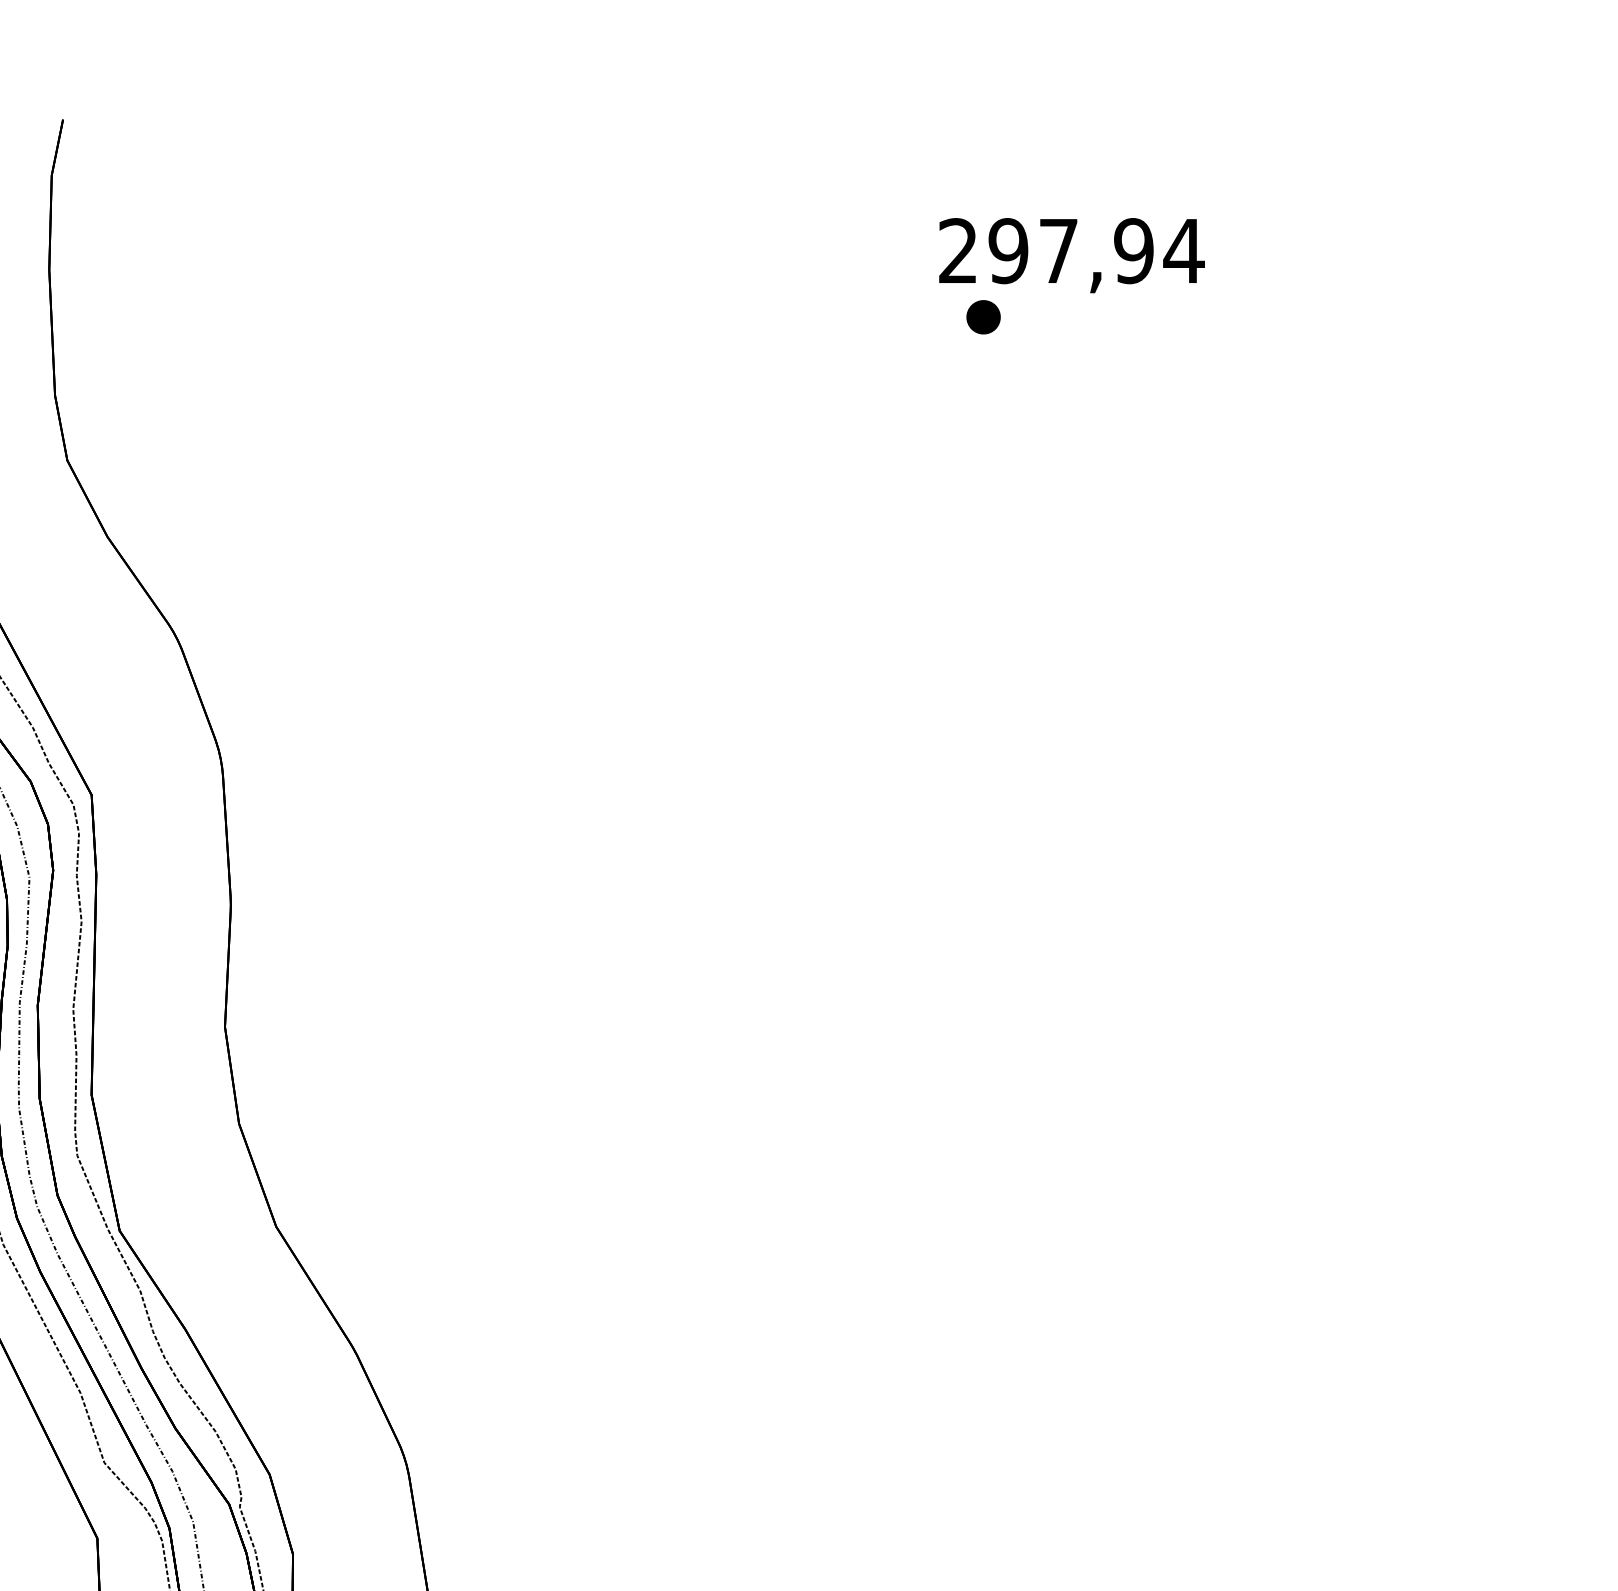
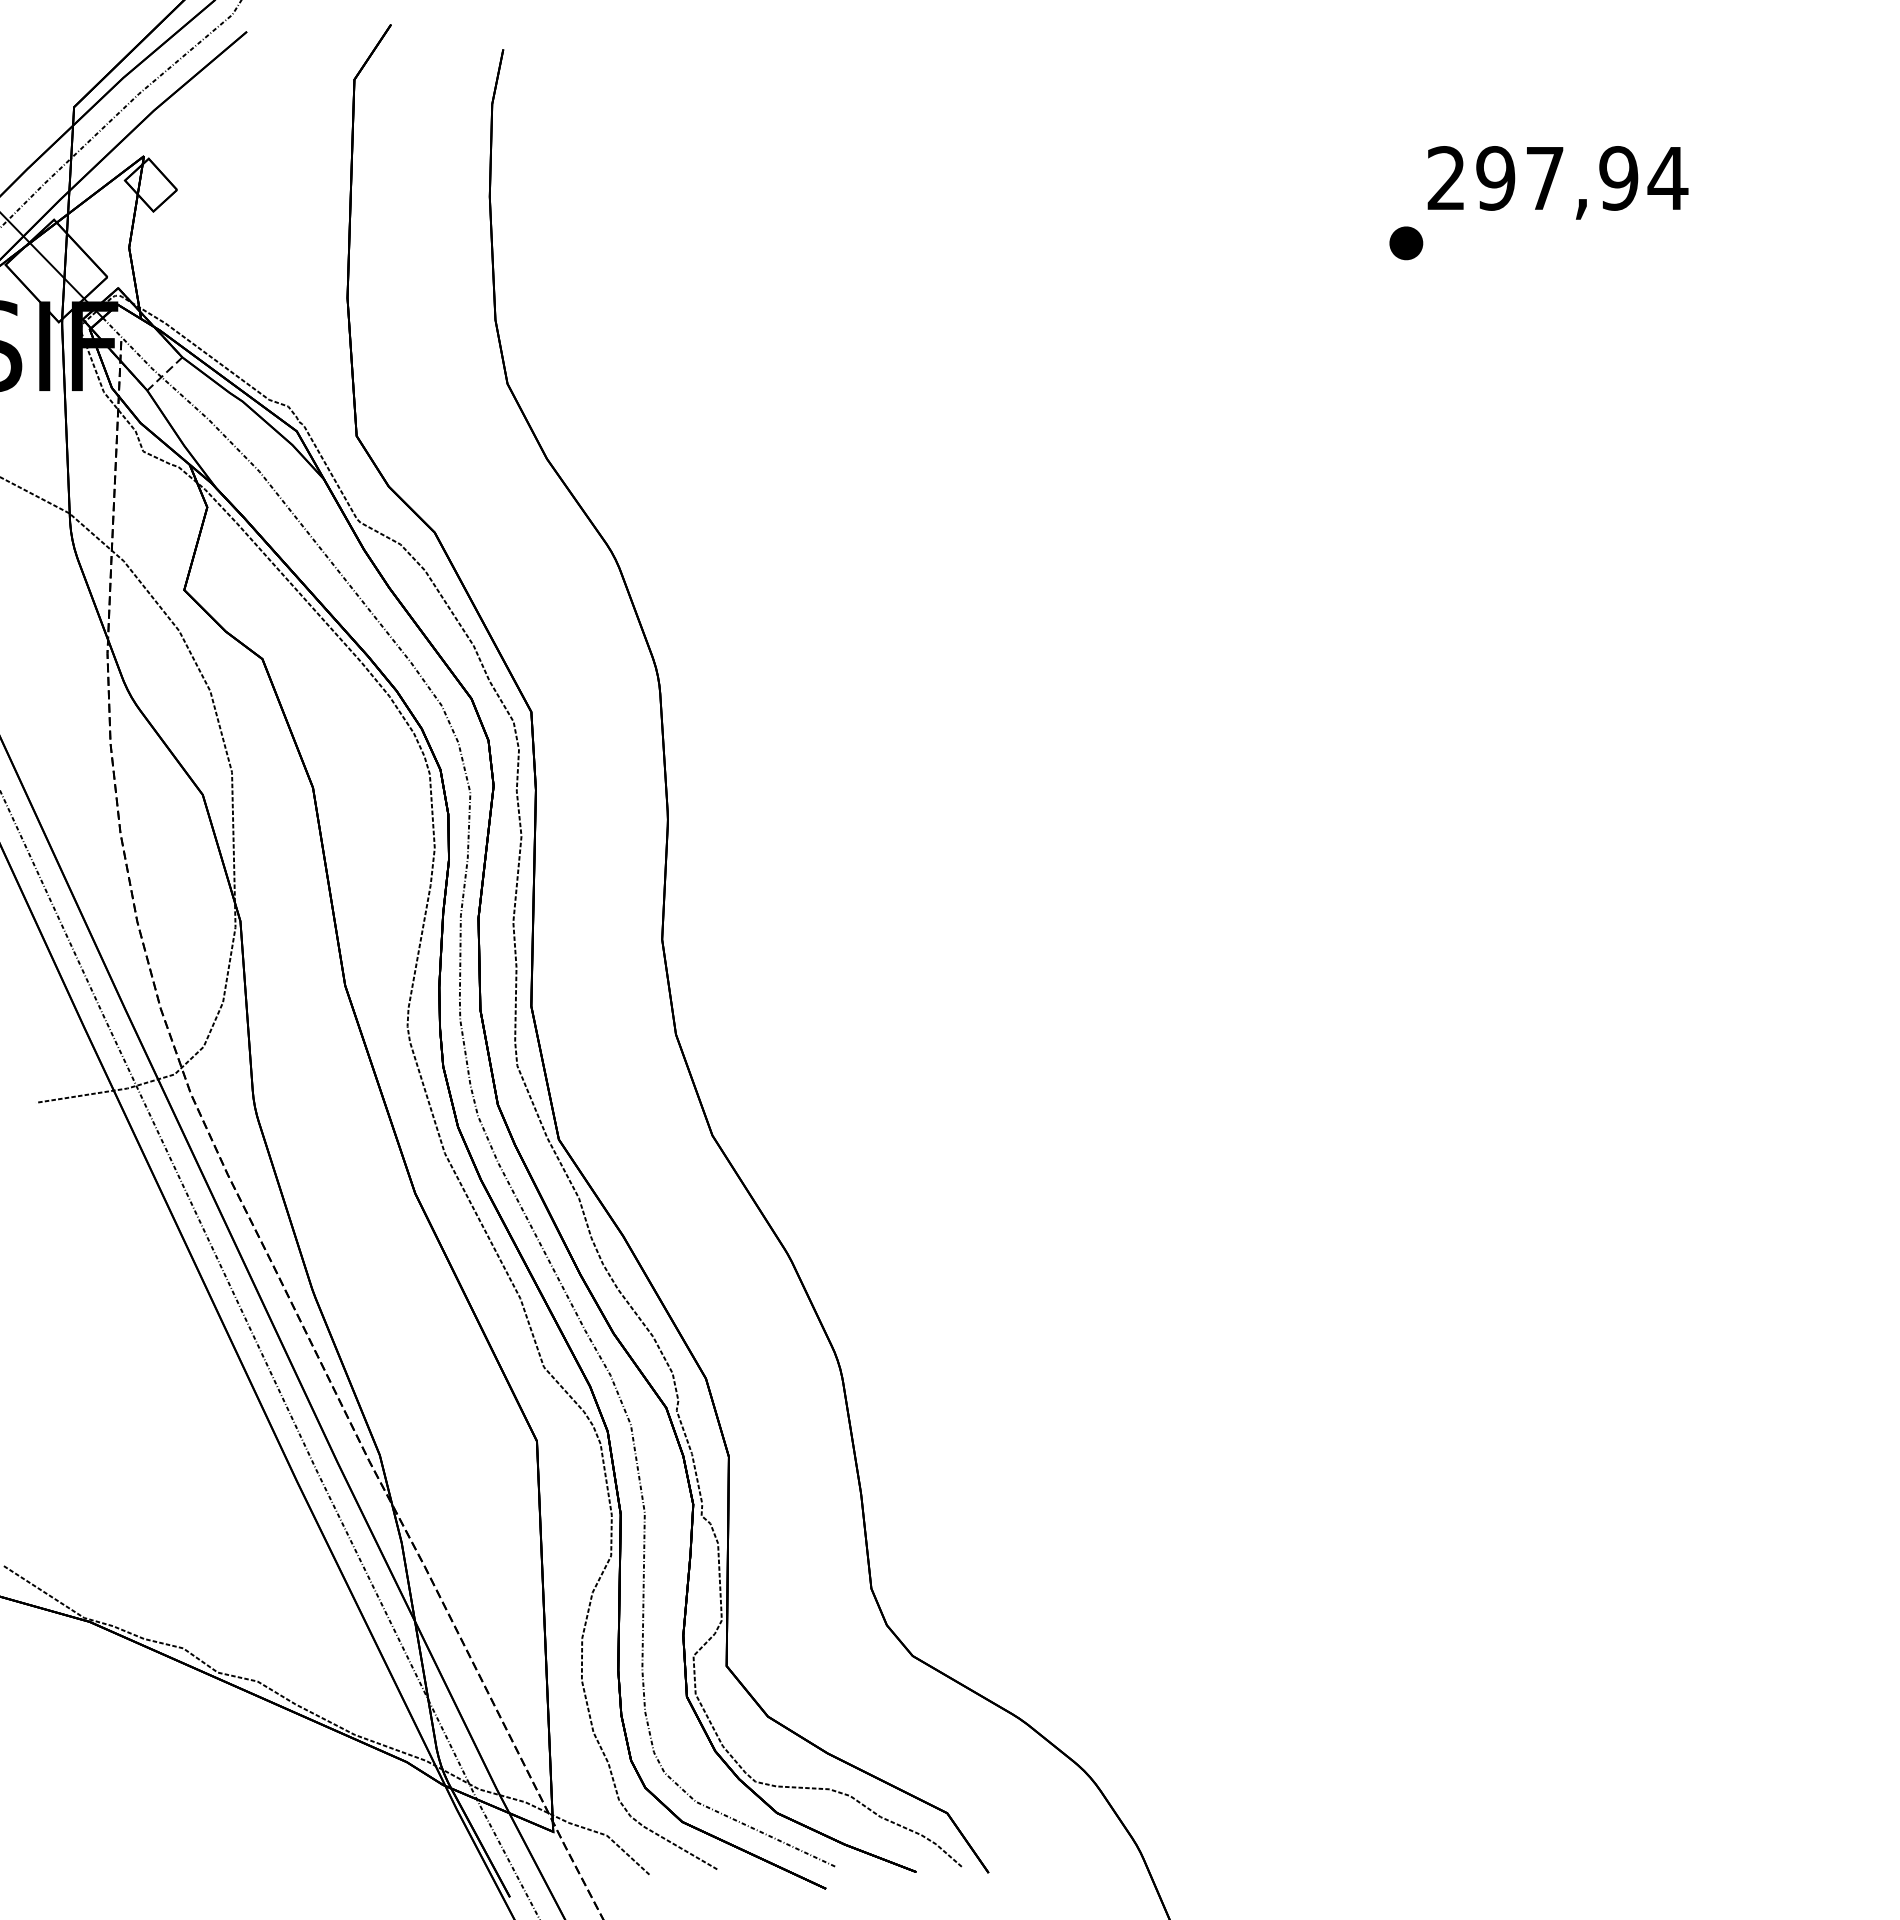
text: (1071, 255) -> (1557, 182), moved

